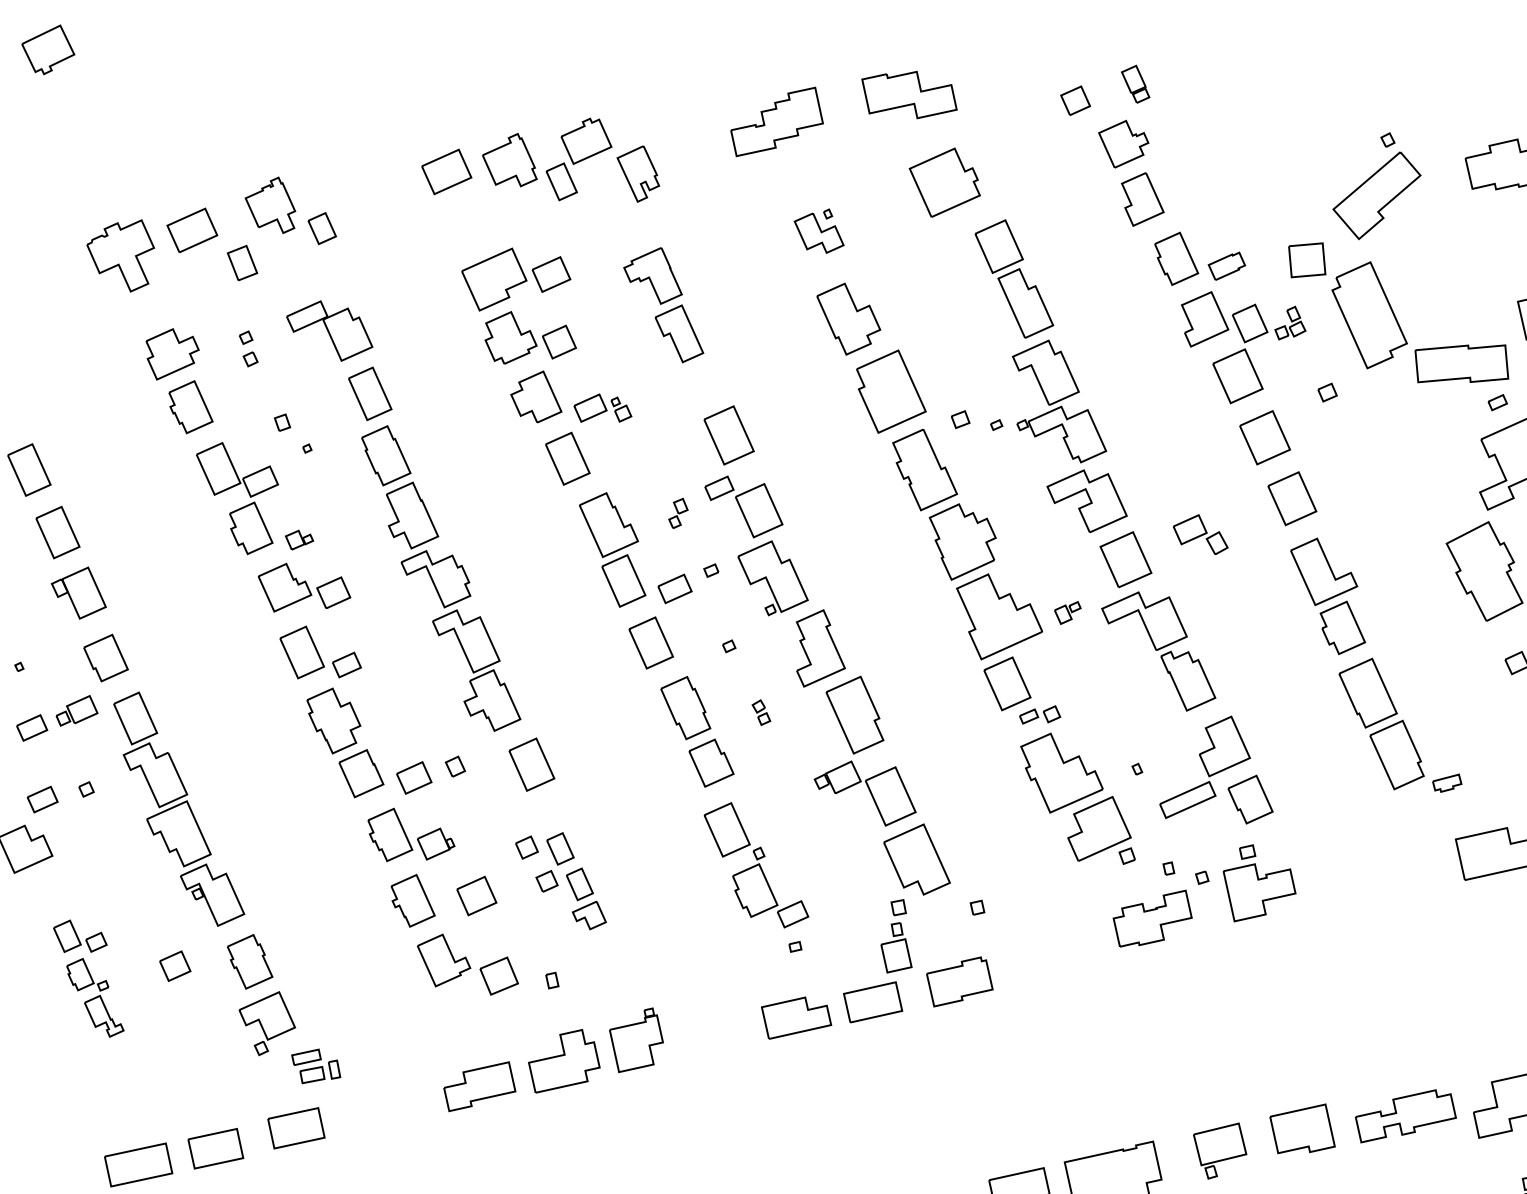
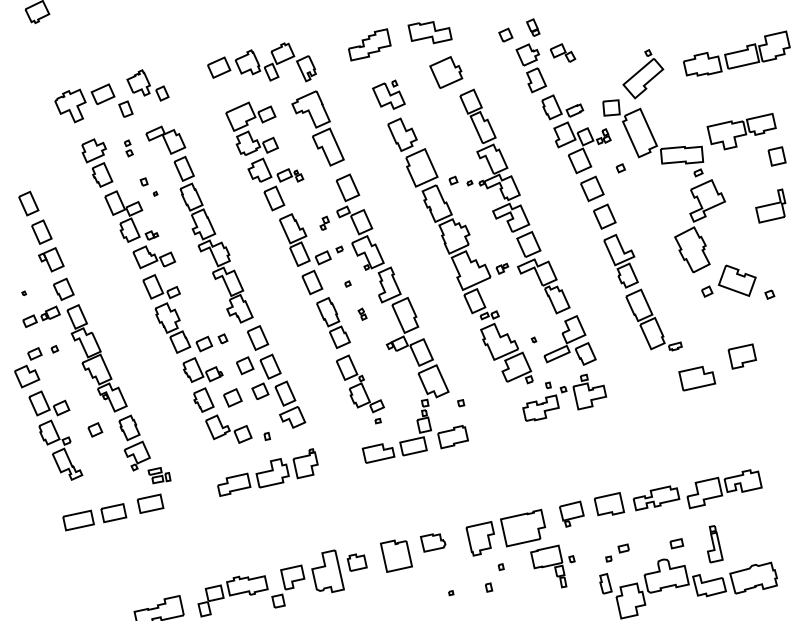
part: (818, 230) -> (388, 94), size x1.43
part: (662, 305) -> (317, 128), size x1.43
part: (1201, 533) -> (563, 52), moved
part: (561, 879) -> (271, 390), size x1.67
part: (88, 978) -> (55, 435), size x1.67

